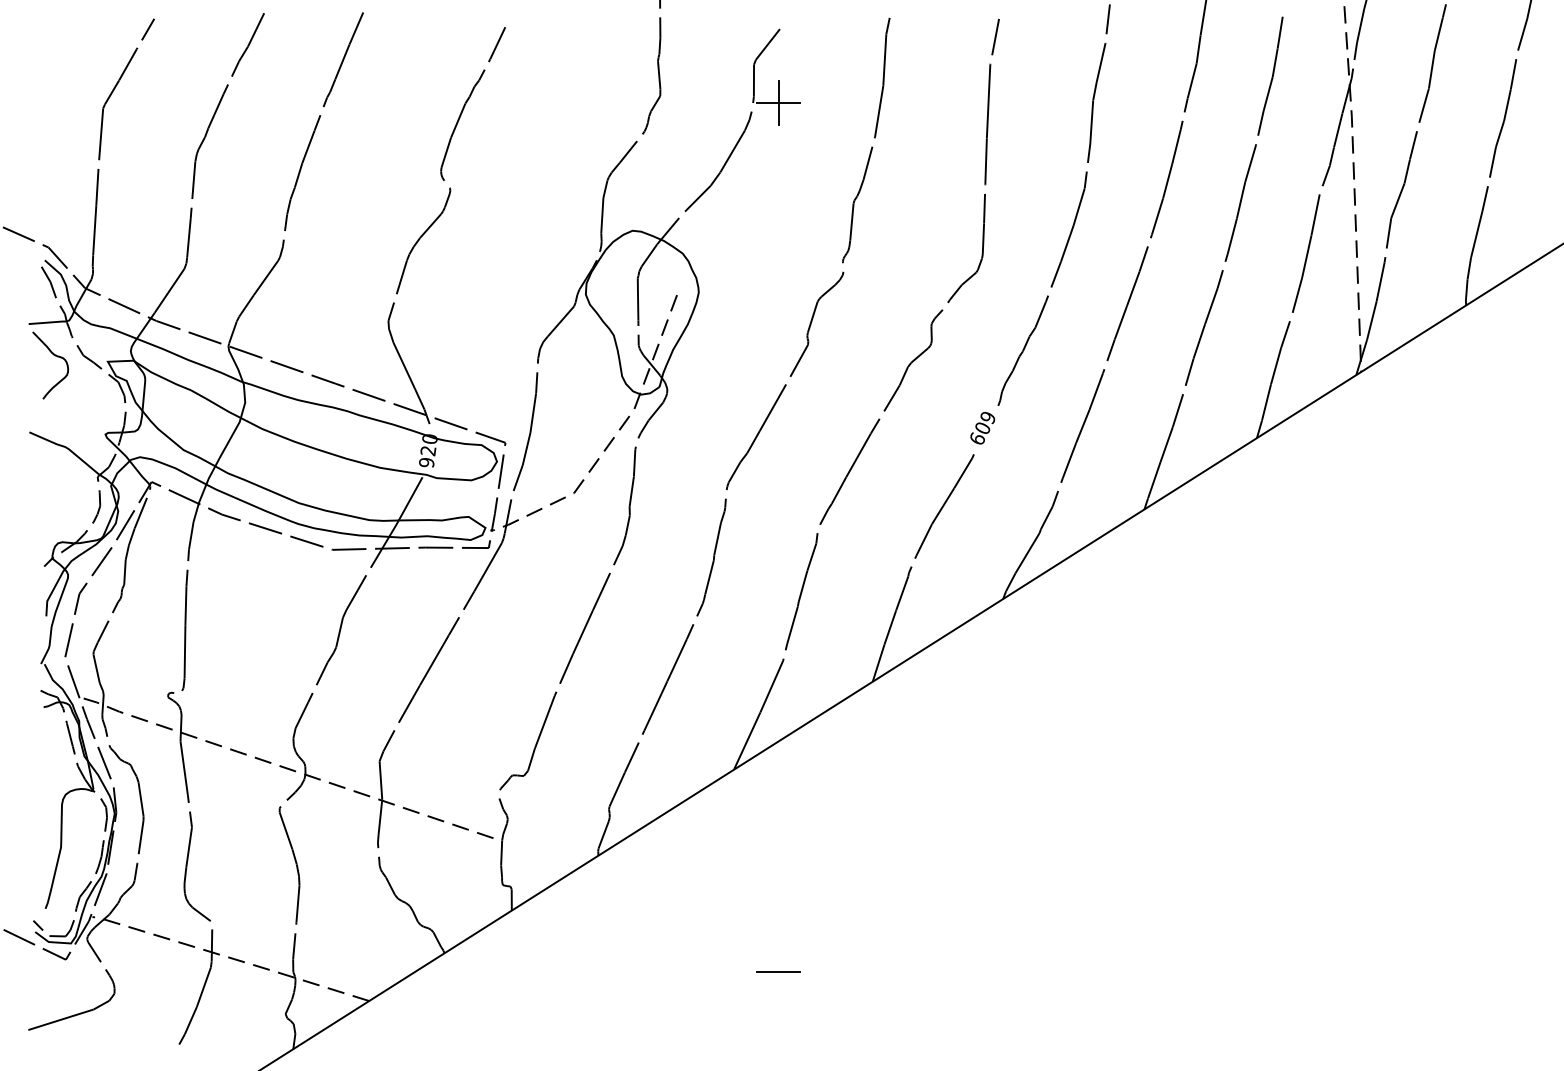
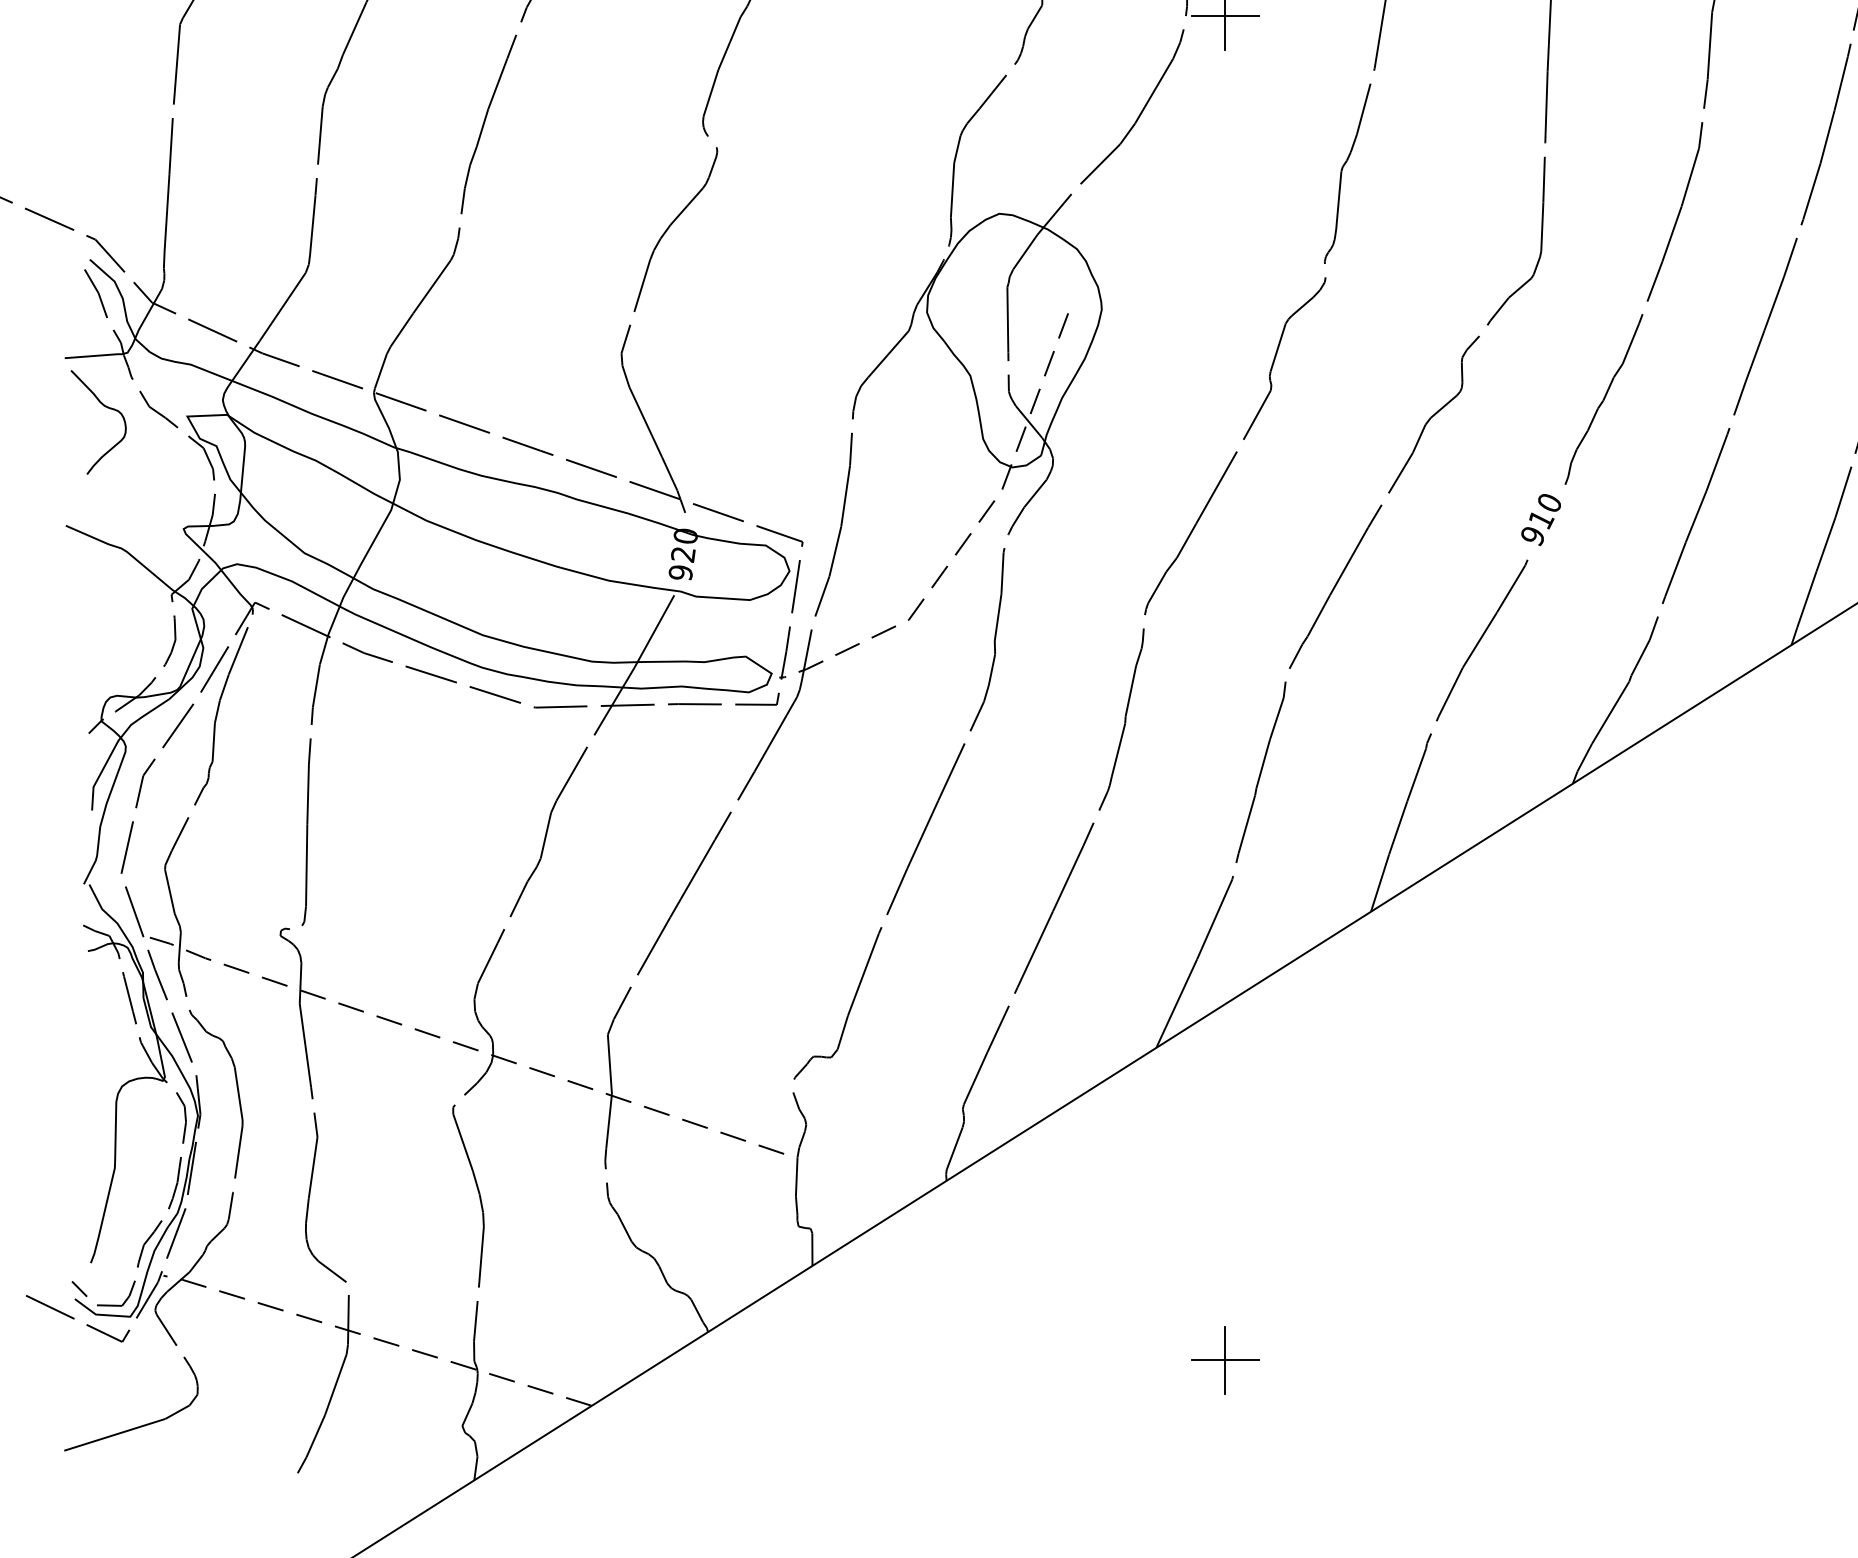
text: (982, 428) -> (1540, 519), 609 -> 910
line: (778, 971) -> (1225, 1360), added

